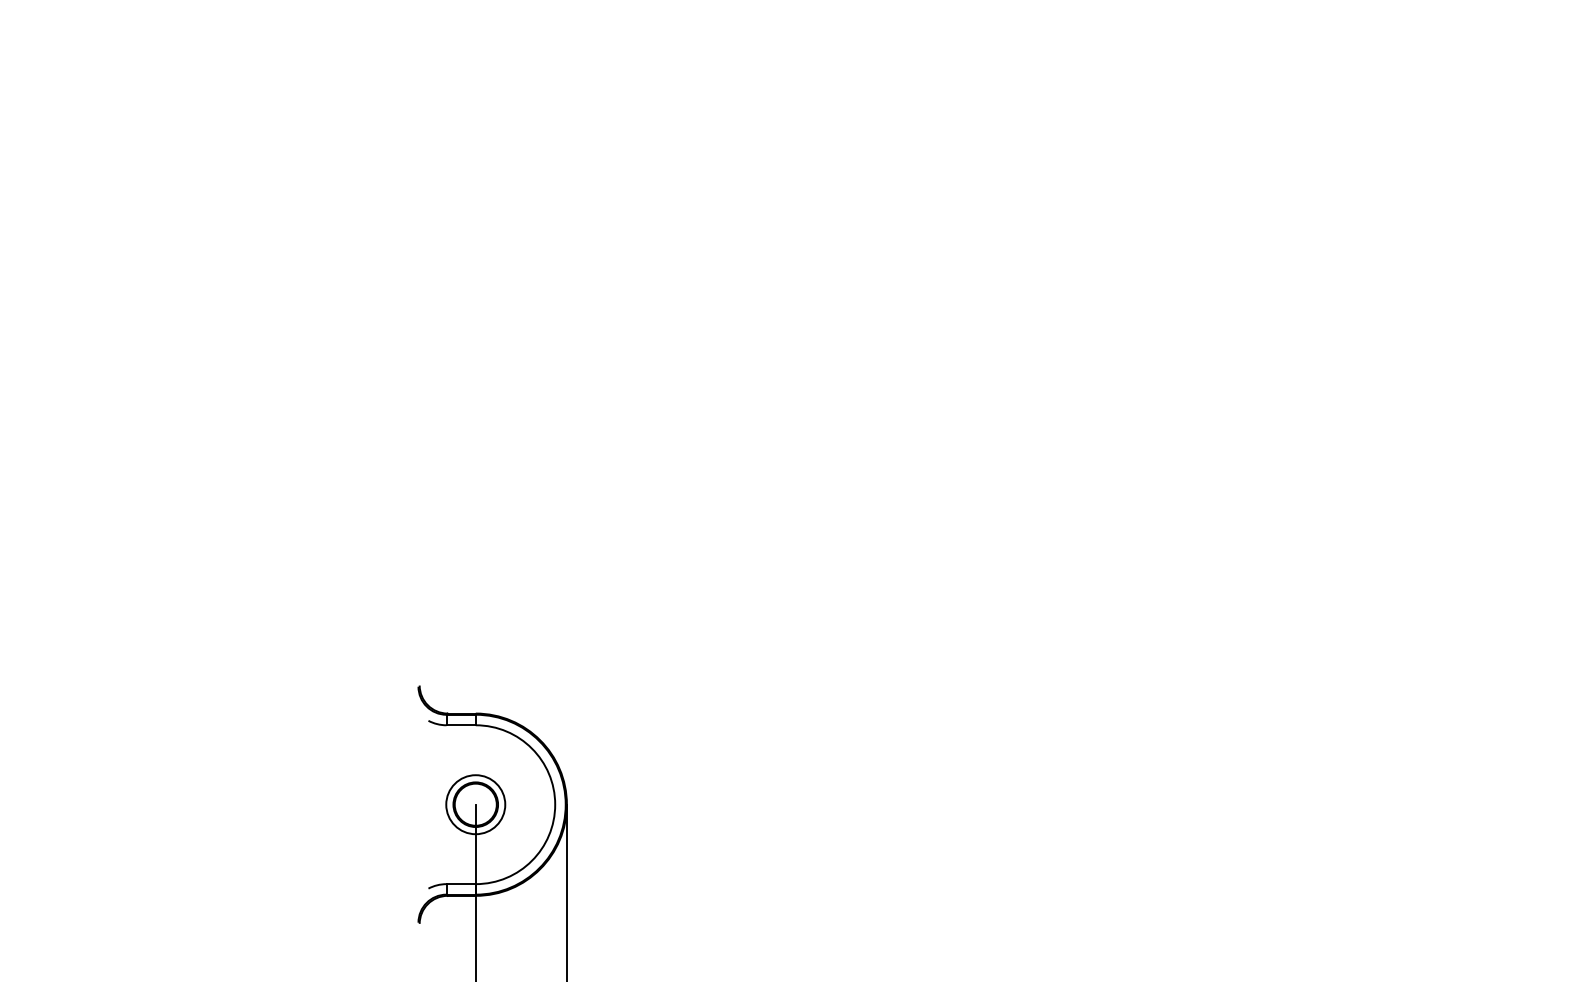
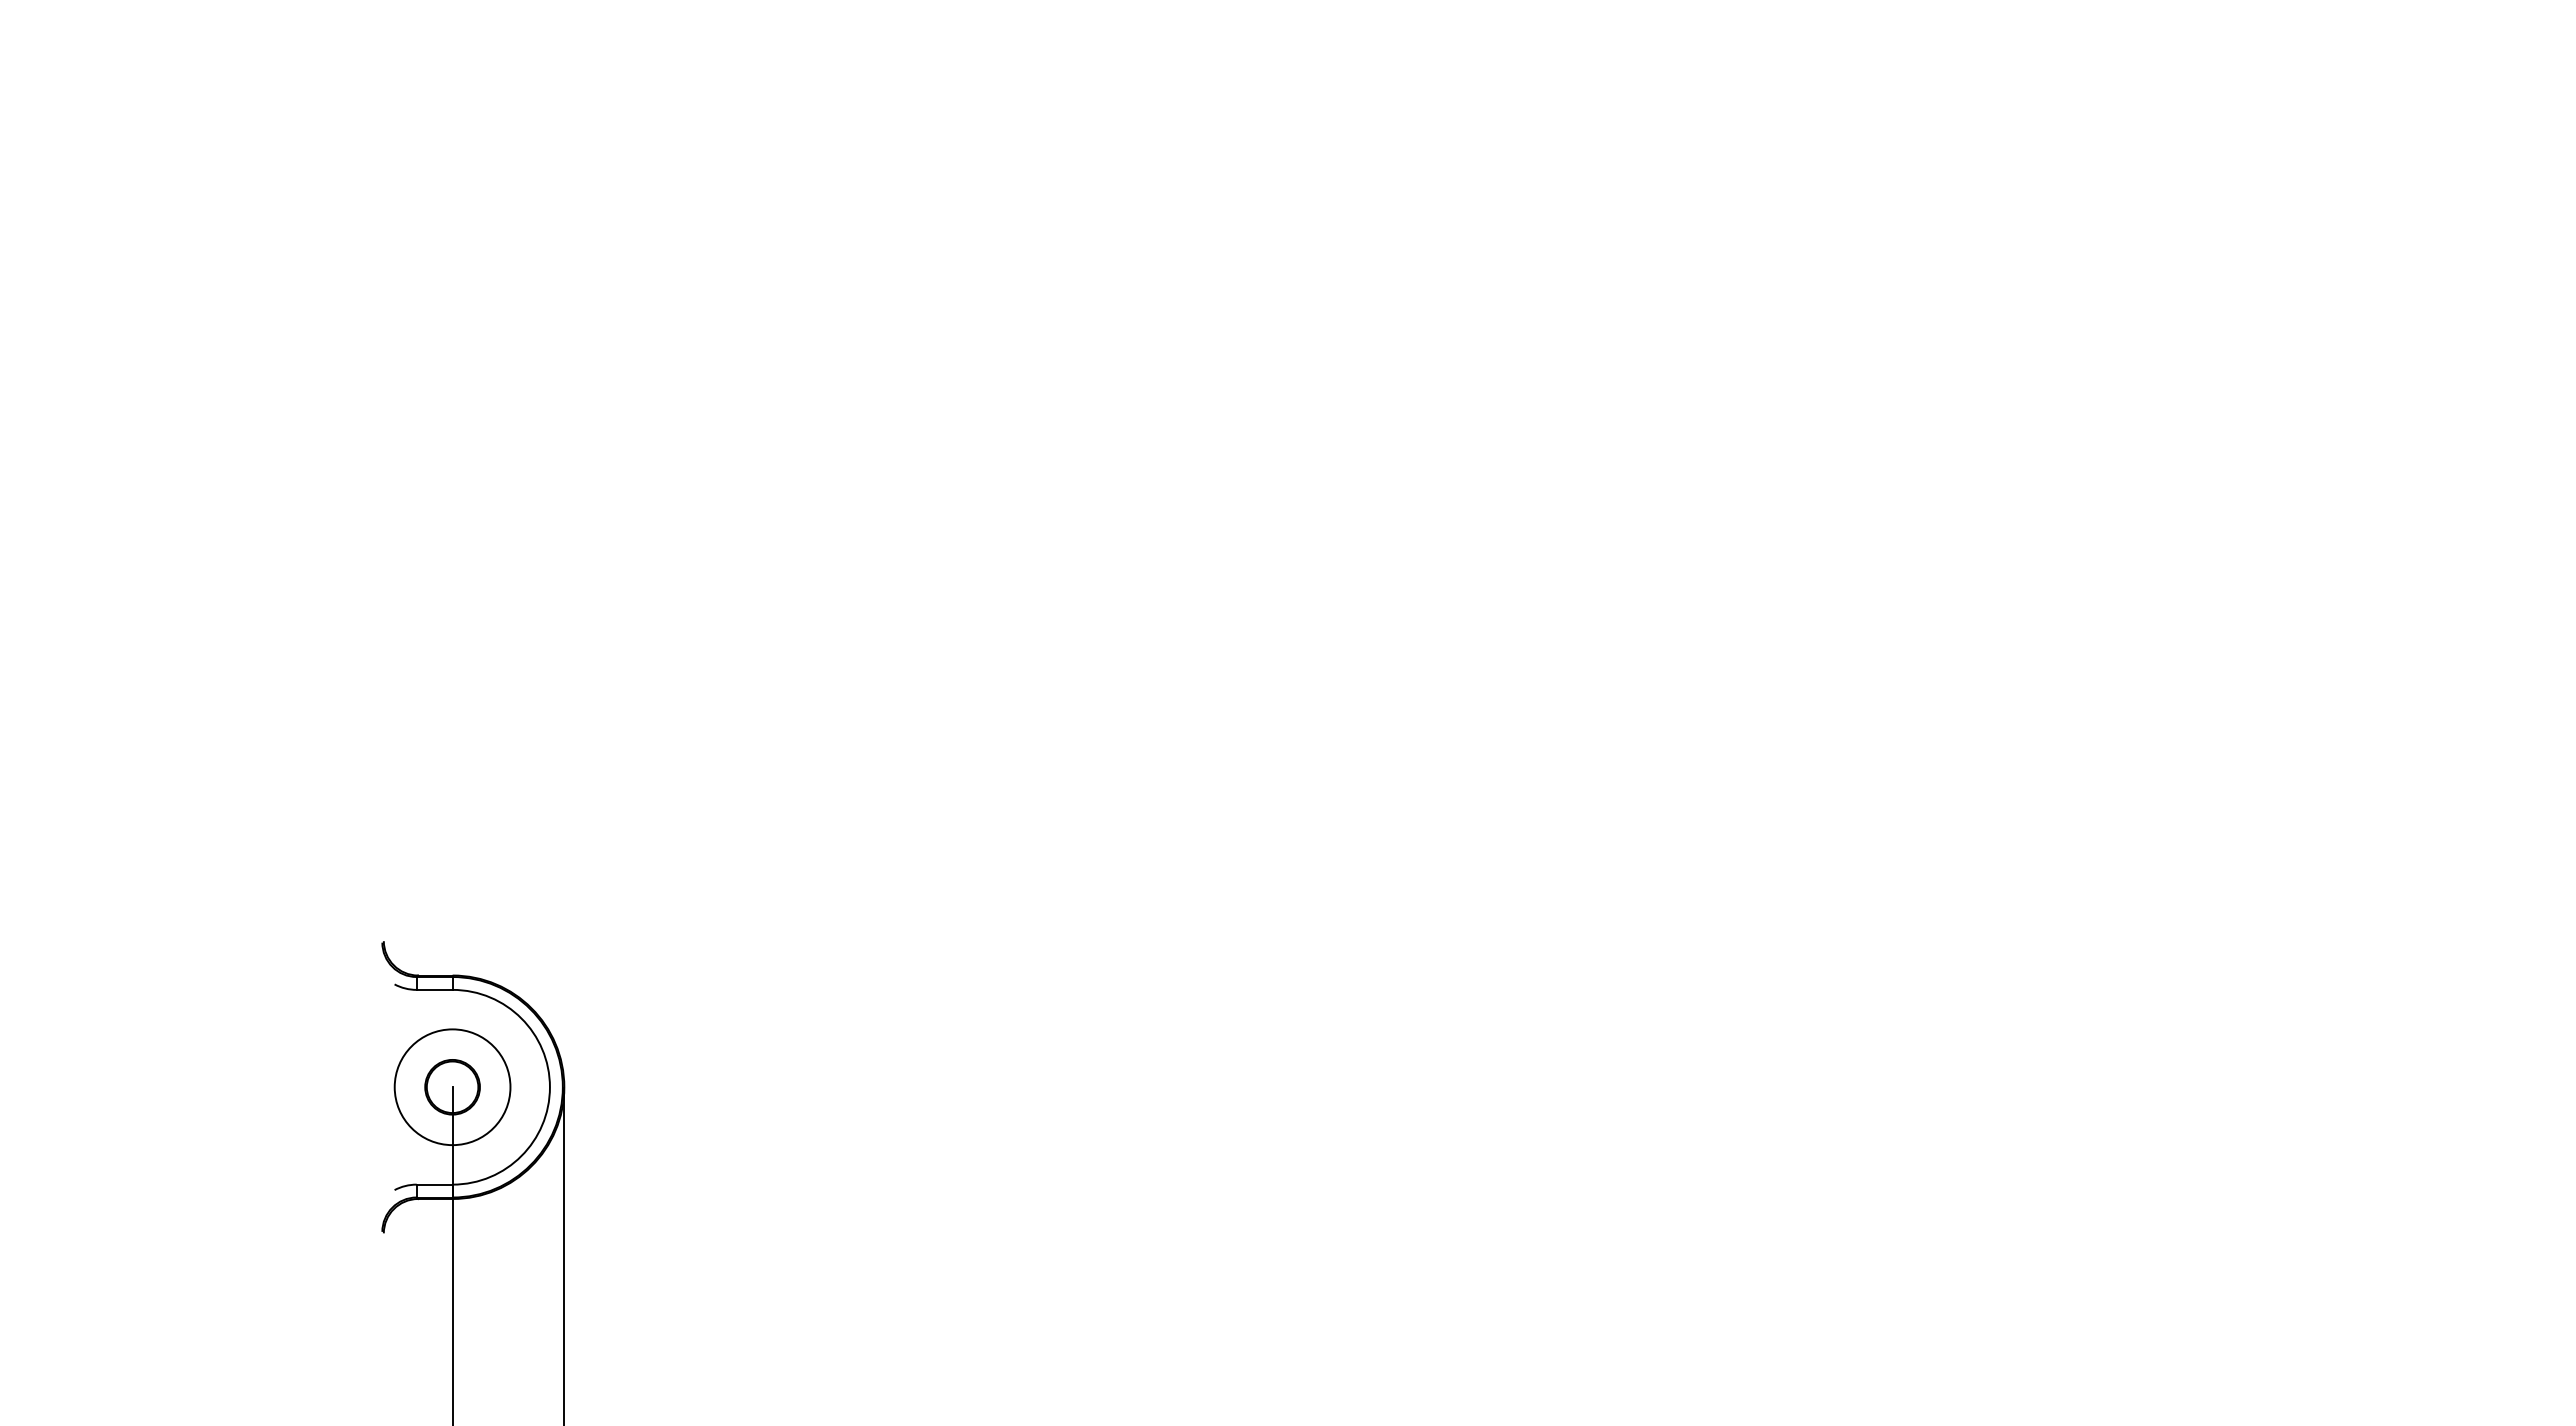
circle: (475, 804) -> (452, 1087), size x1.6

